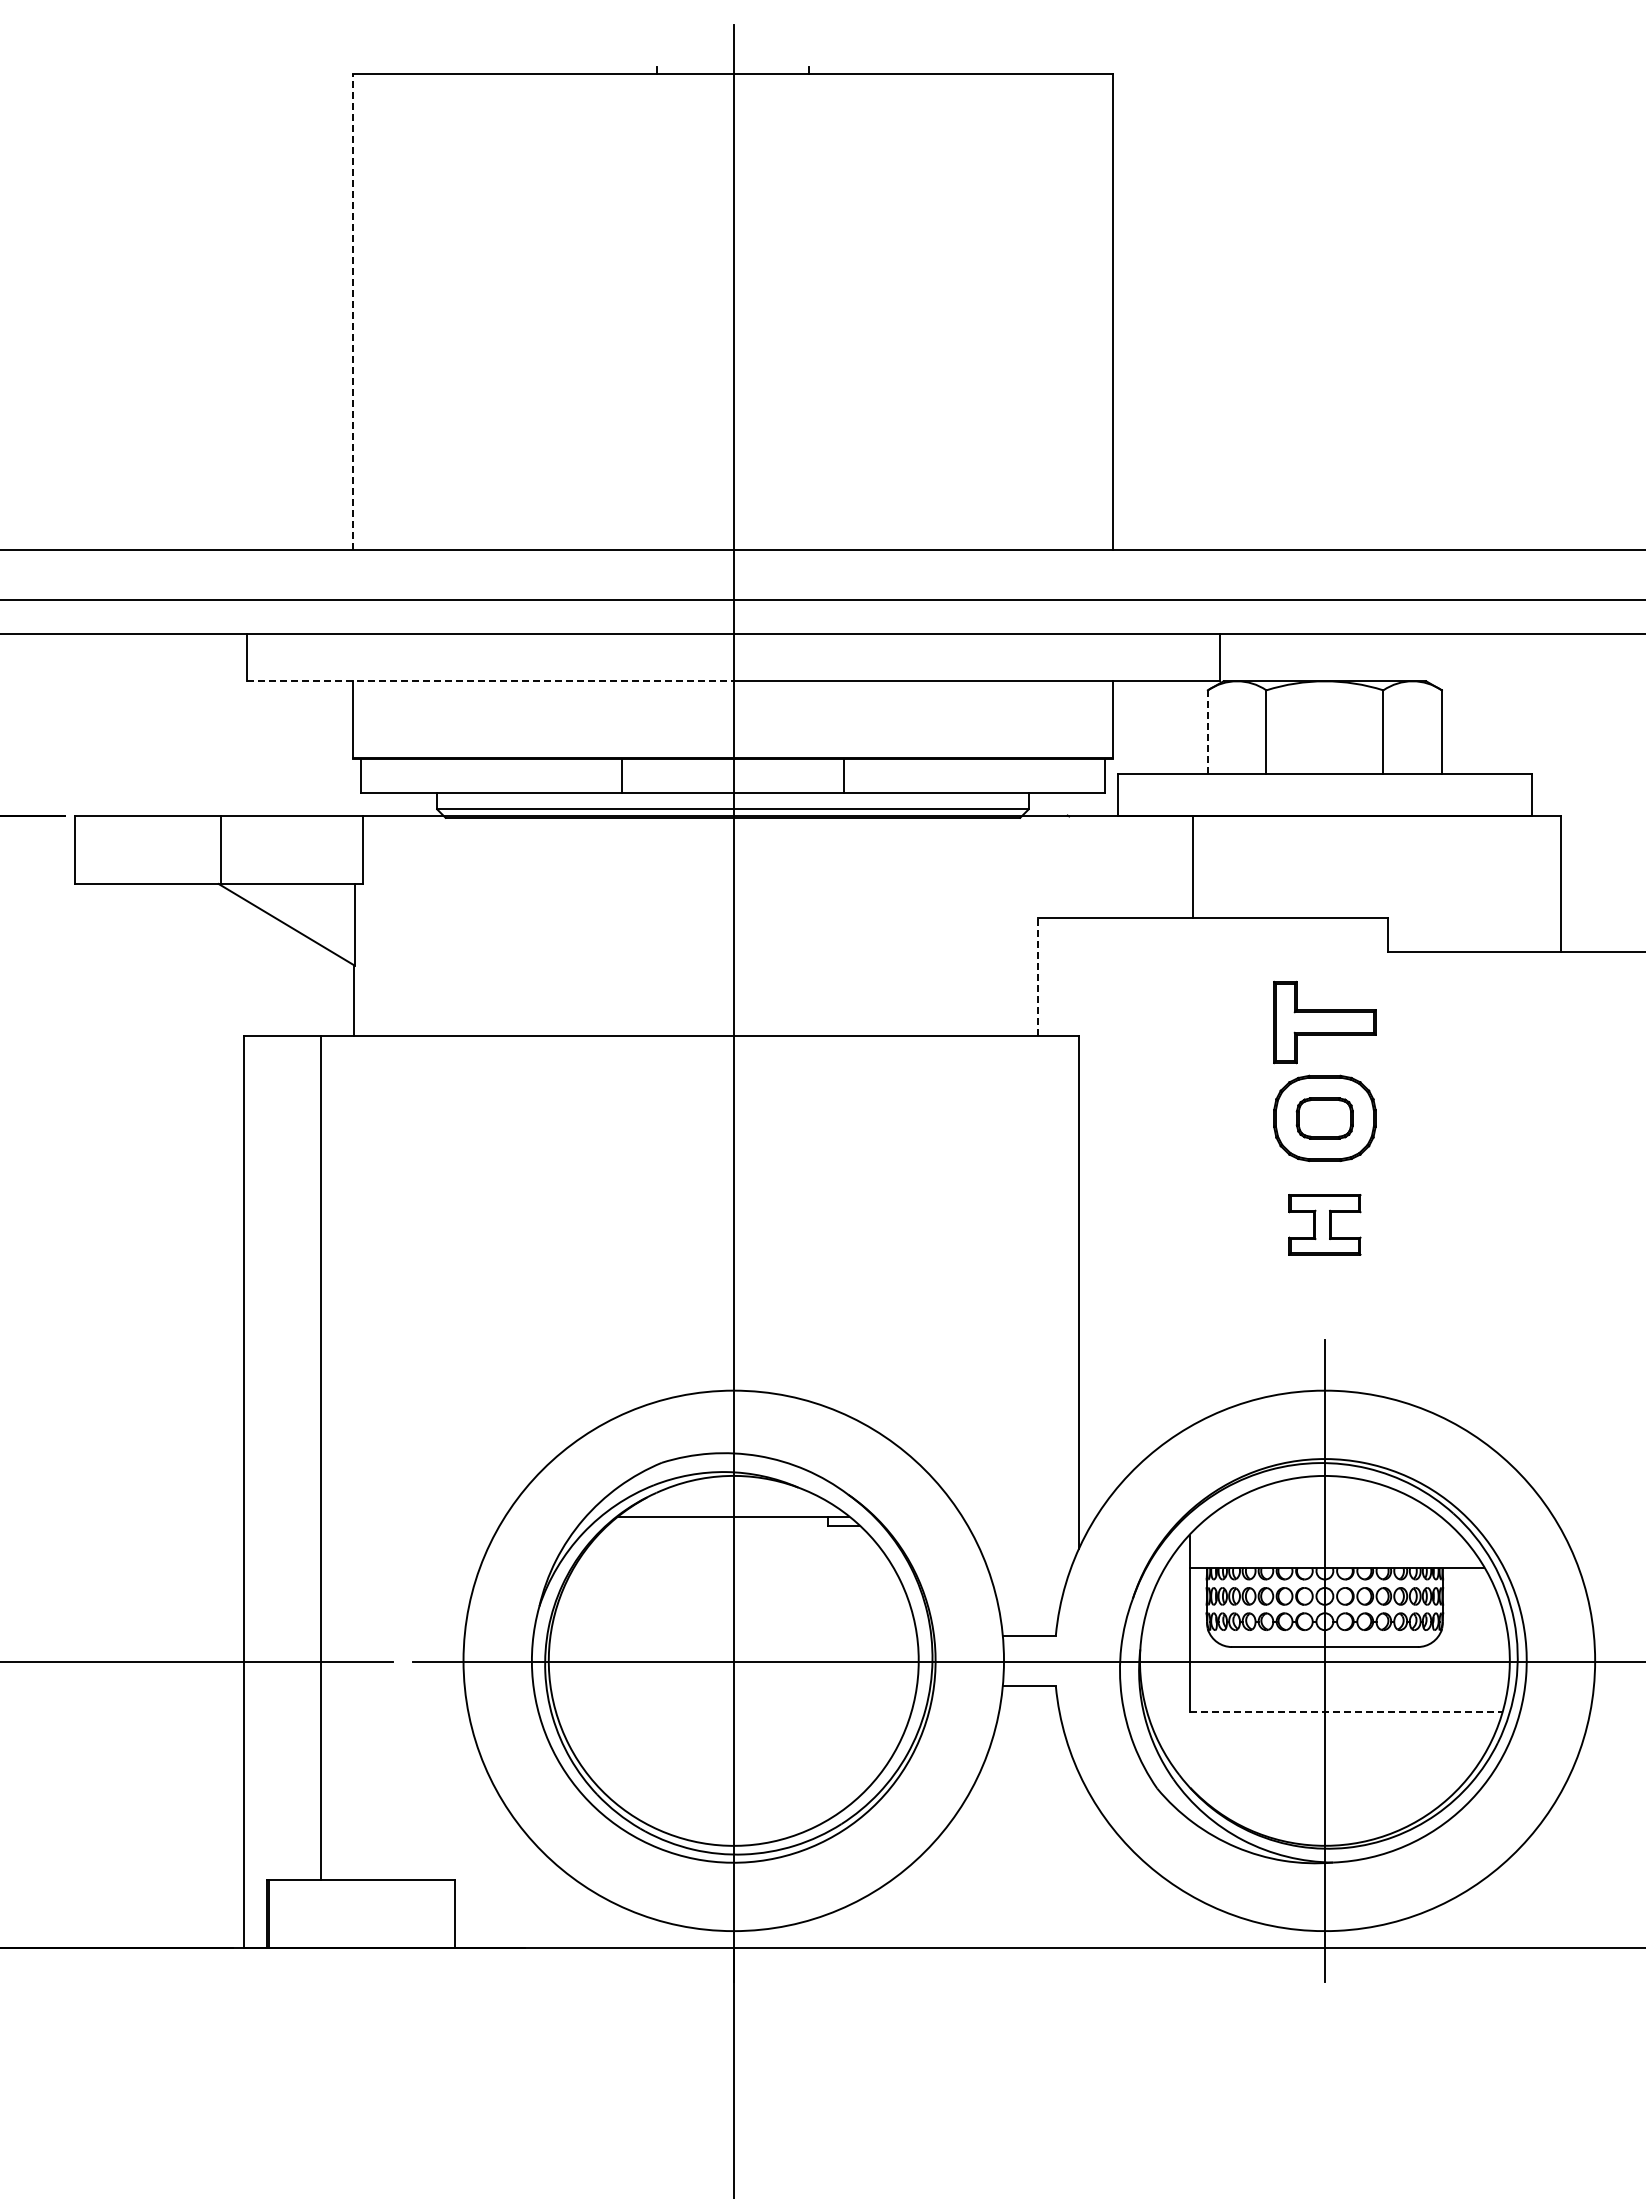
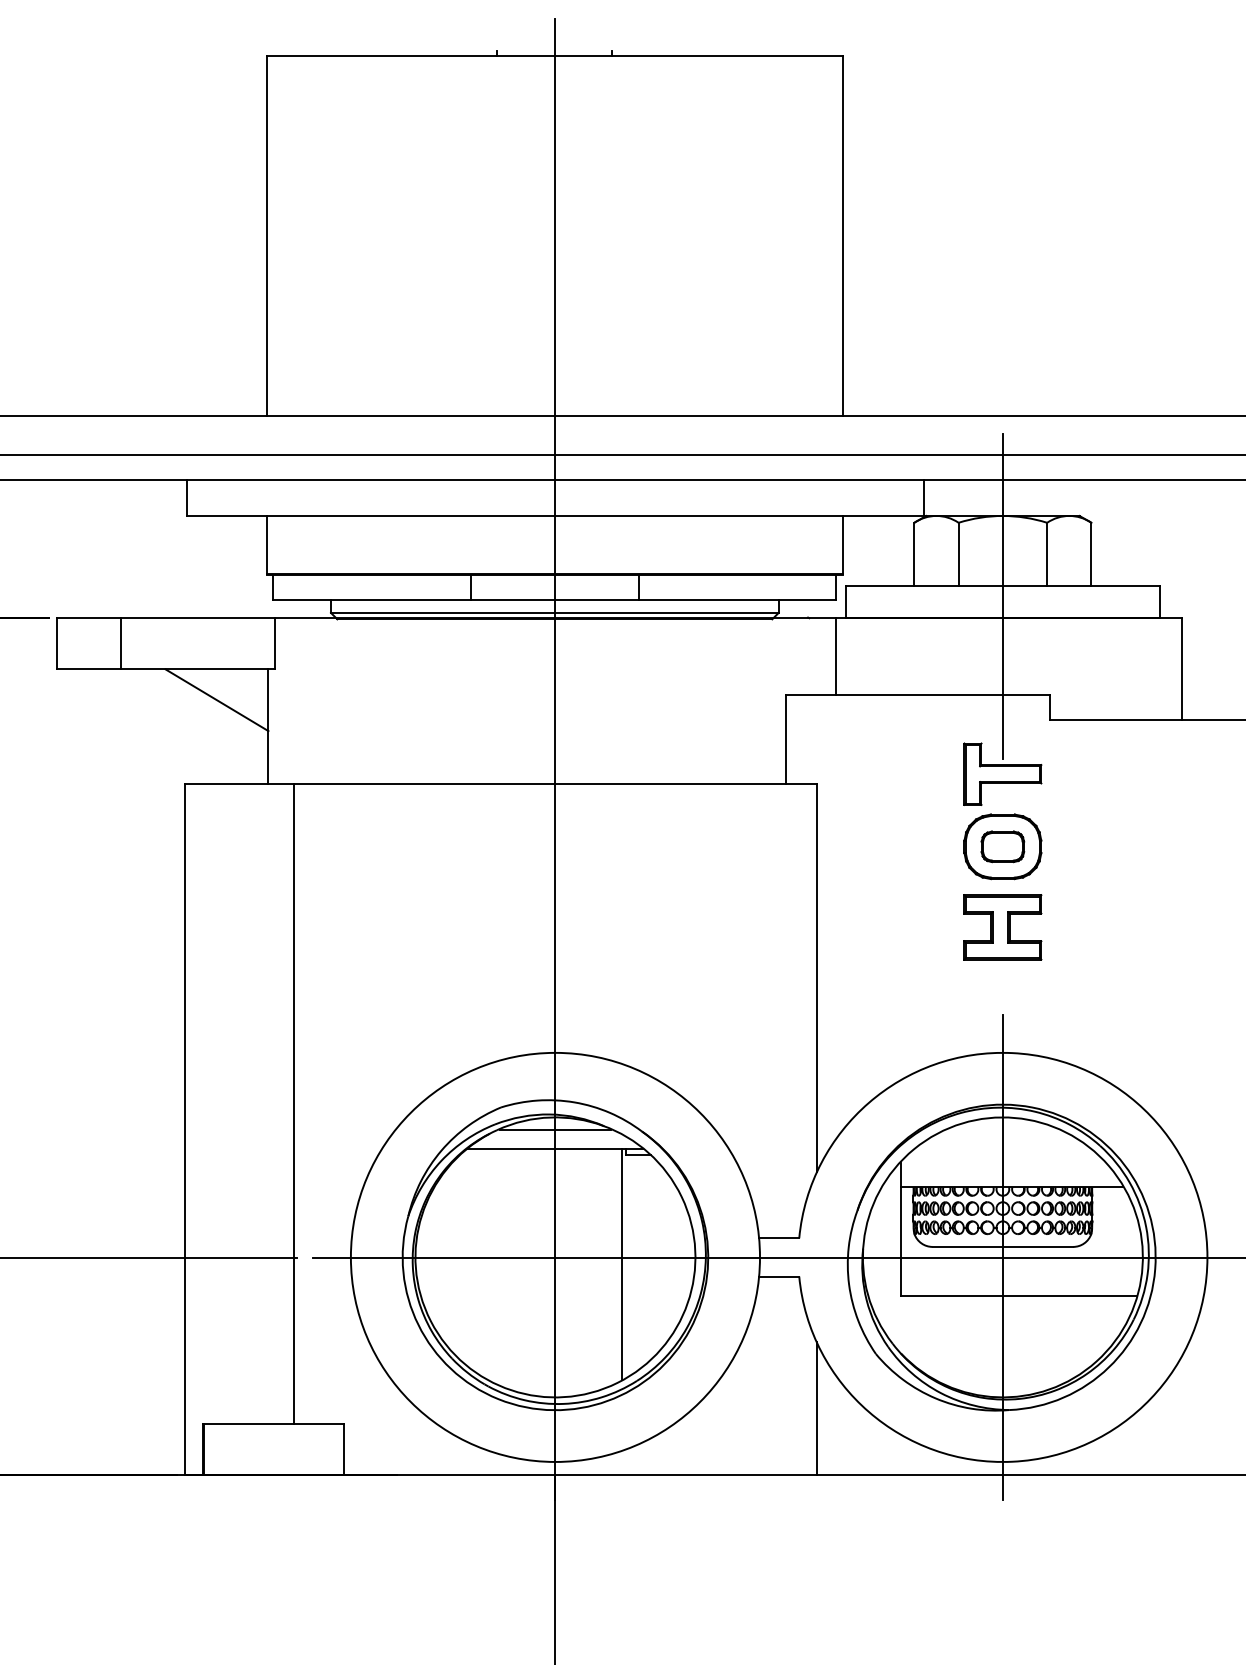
line: (352, 311) -> (266, 236), dashed -> solid
line: (491, 681) -> (372, 516), dashed -> solid
line: (1207, 732) -> (914, 554), dashed -> solid
line: (1324, 787) -> (1002, 596), added
line: (220, 849) -> (120, 643), moved
line: (1193, 866) -> (836, 656), moved
line: (1037, 976) -> (785, 739), dashed -> solid
part: (1324, 1224) -> (1002, 927), size x1.43
line: (321, 1457) -> (294, 1103), moved
line: (733, 1492) -> (555, 1129), added
line: (821, 1670) -> (621, 1264), added
line: (1346, 1711) -> (1019, 1295), dashed -> solid
line: (1079, 1860) -> (817, 1408), added

